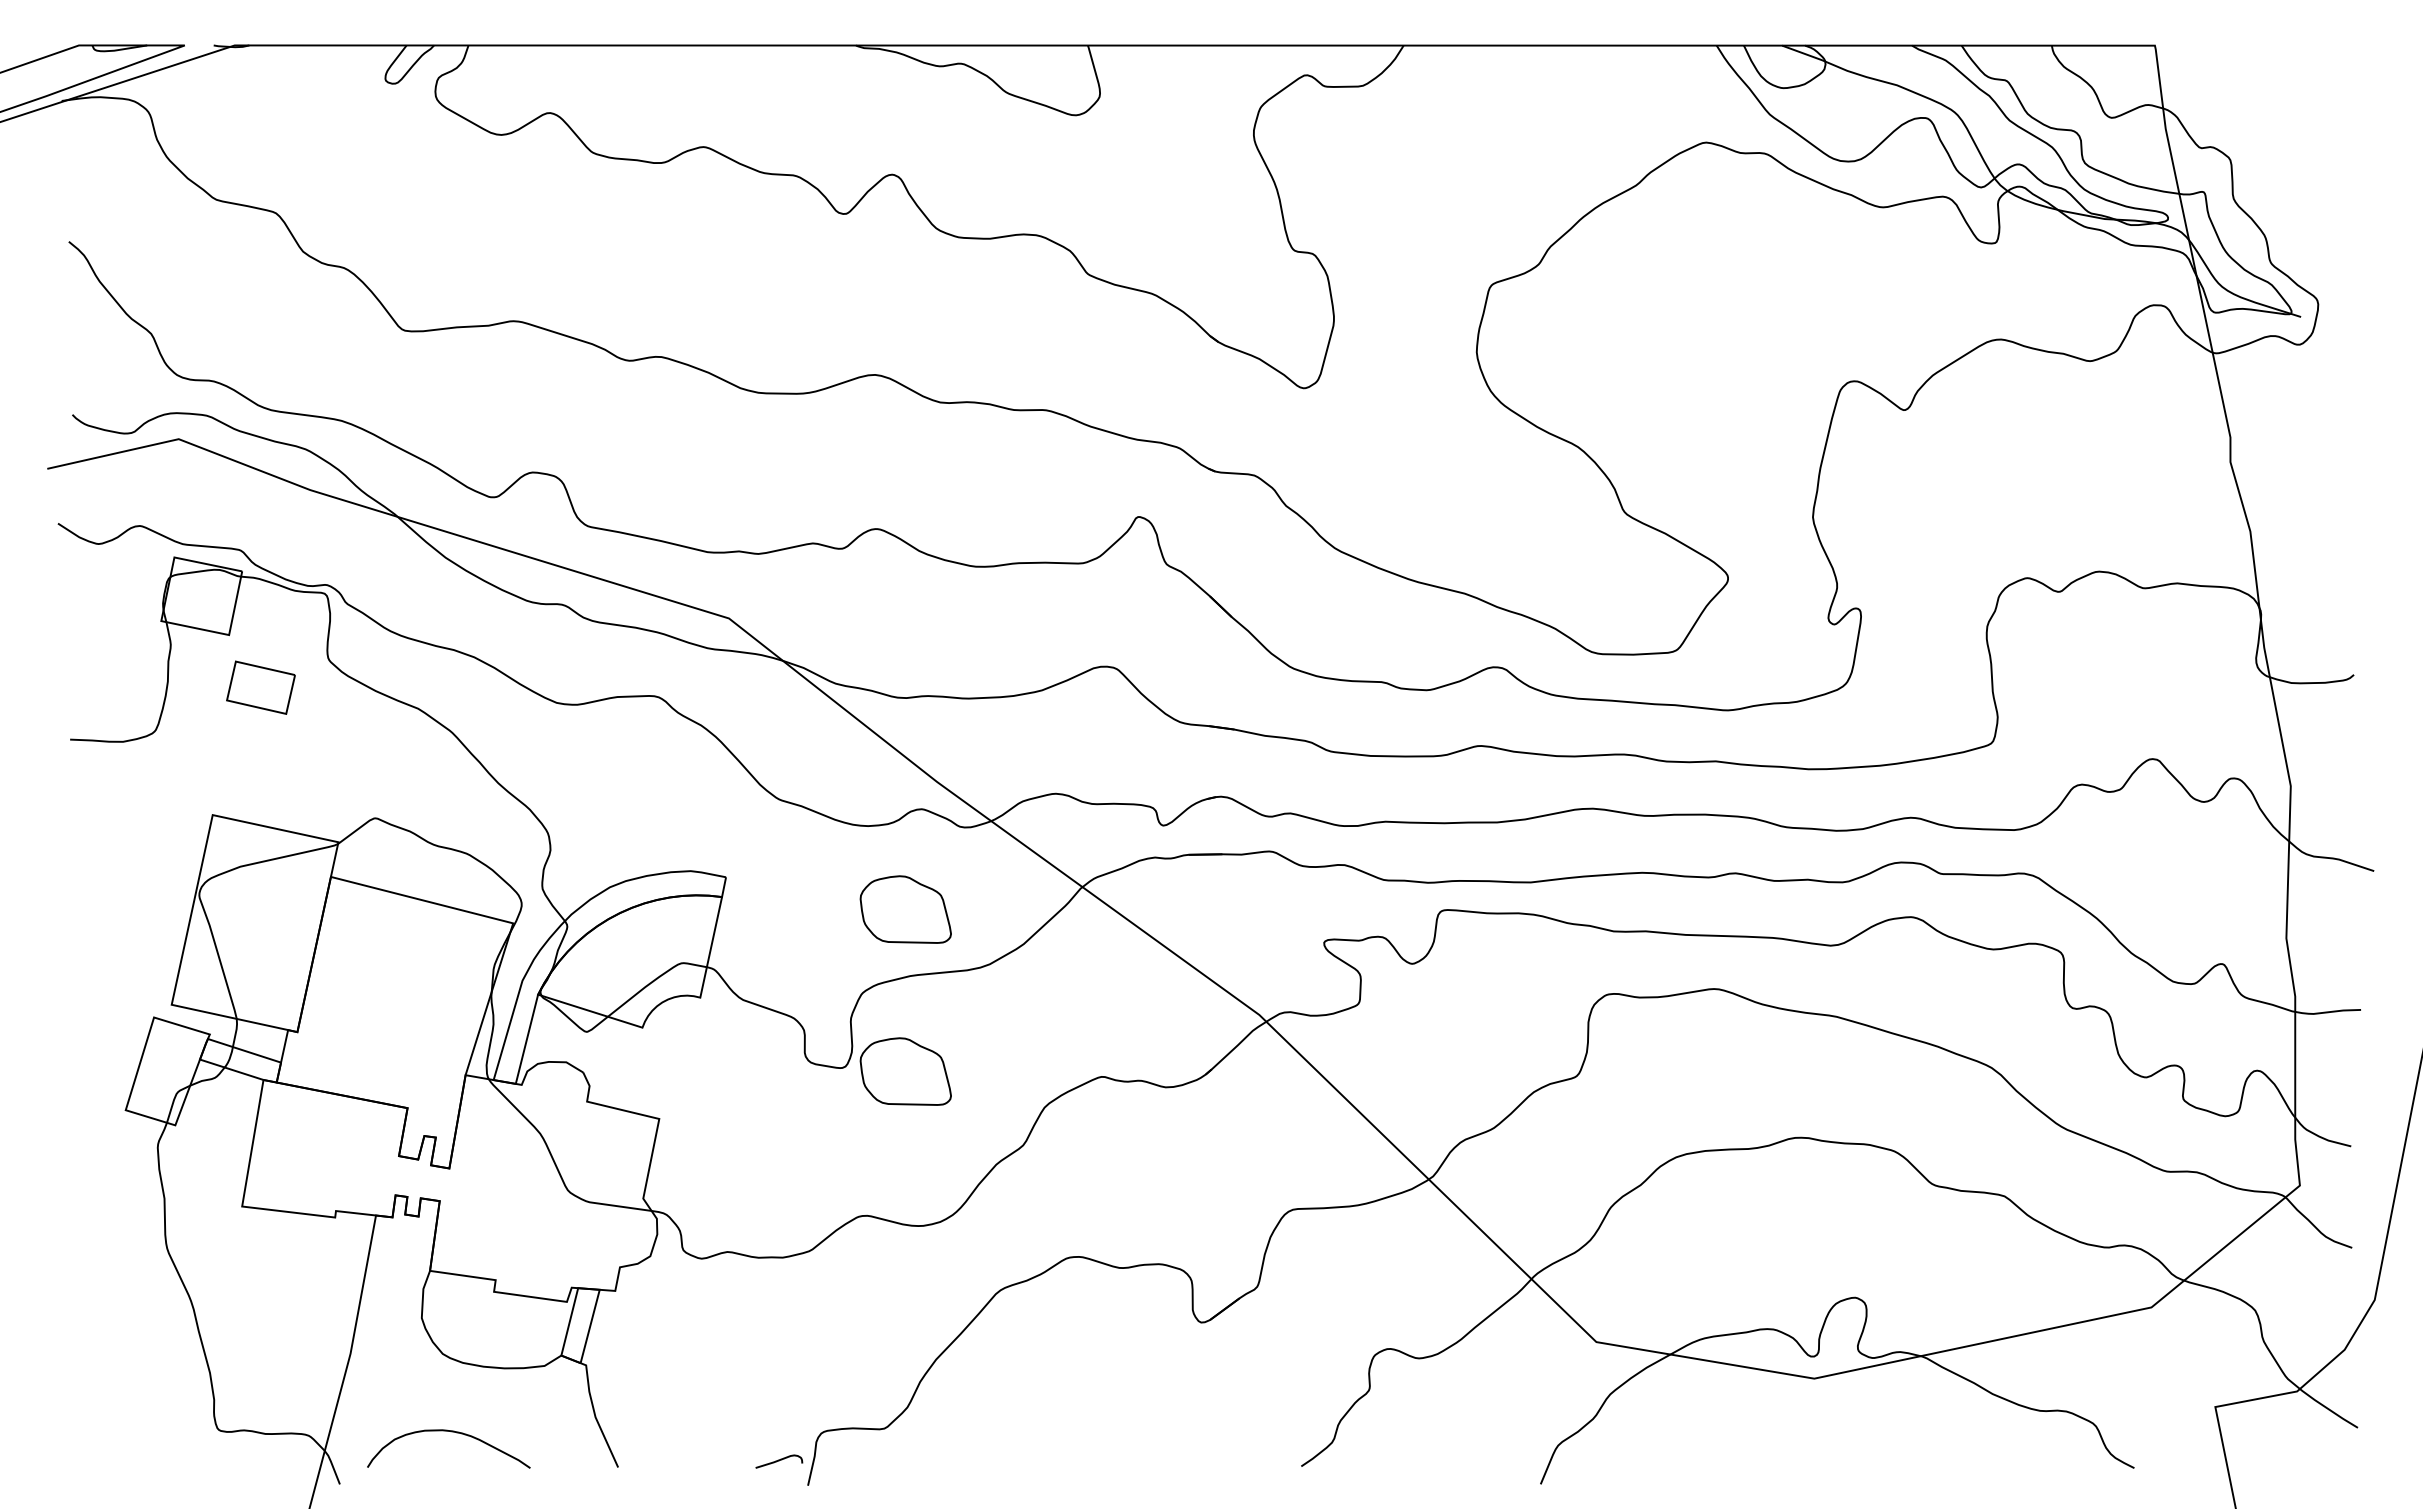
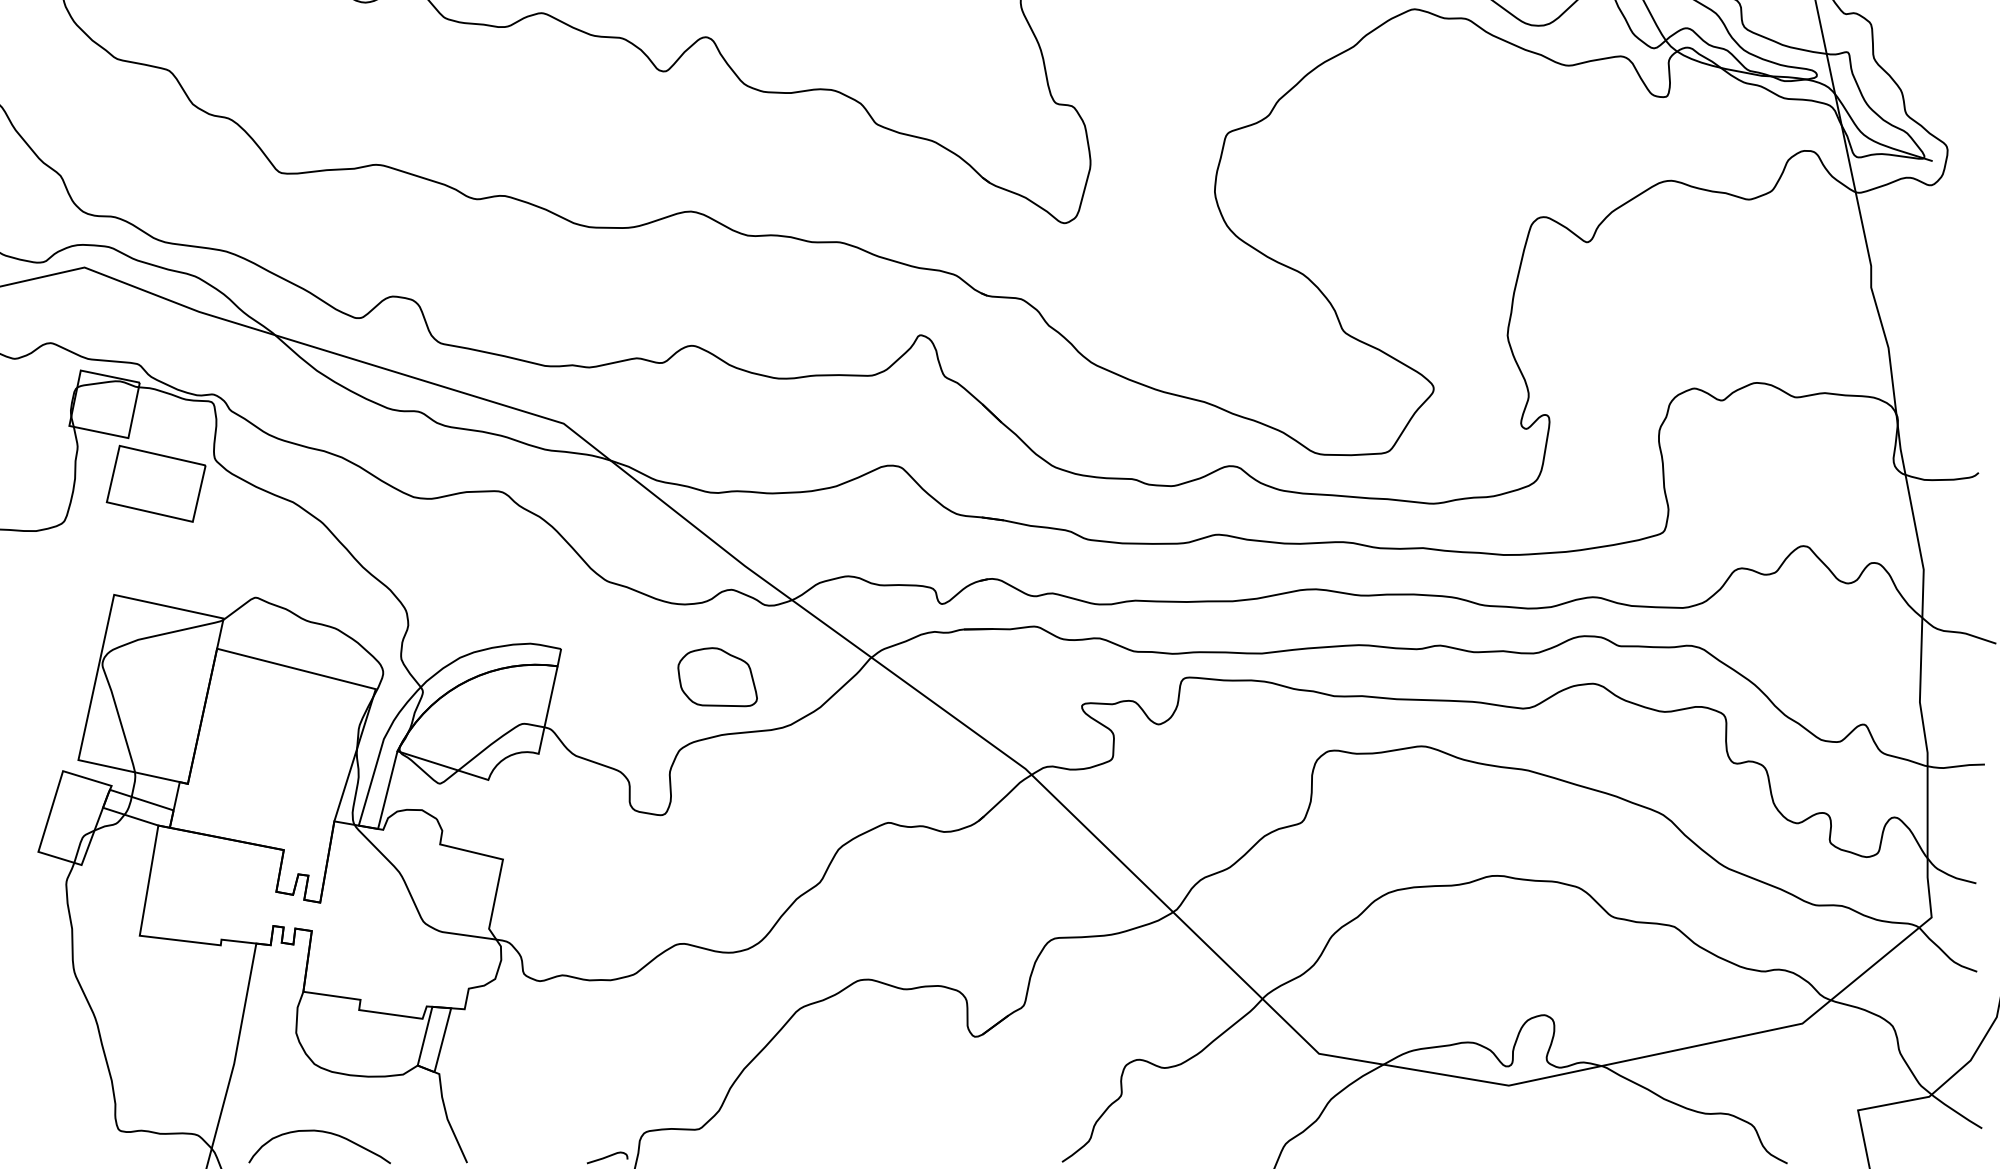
part: (260, 687) -> (155, 483), size x1.67
part: (905, 1071) -> (717, 818), removed

